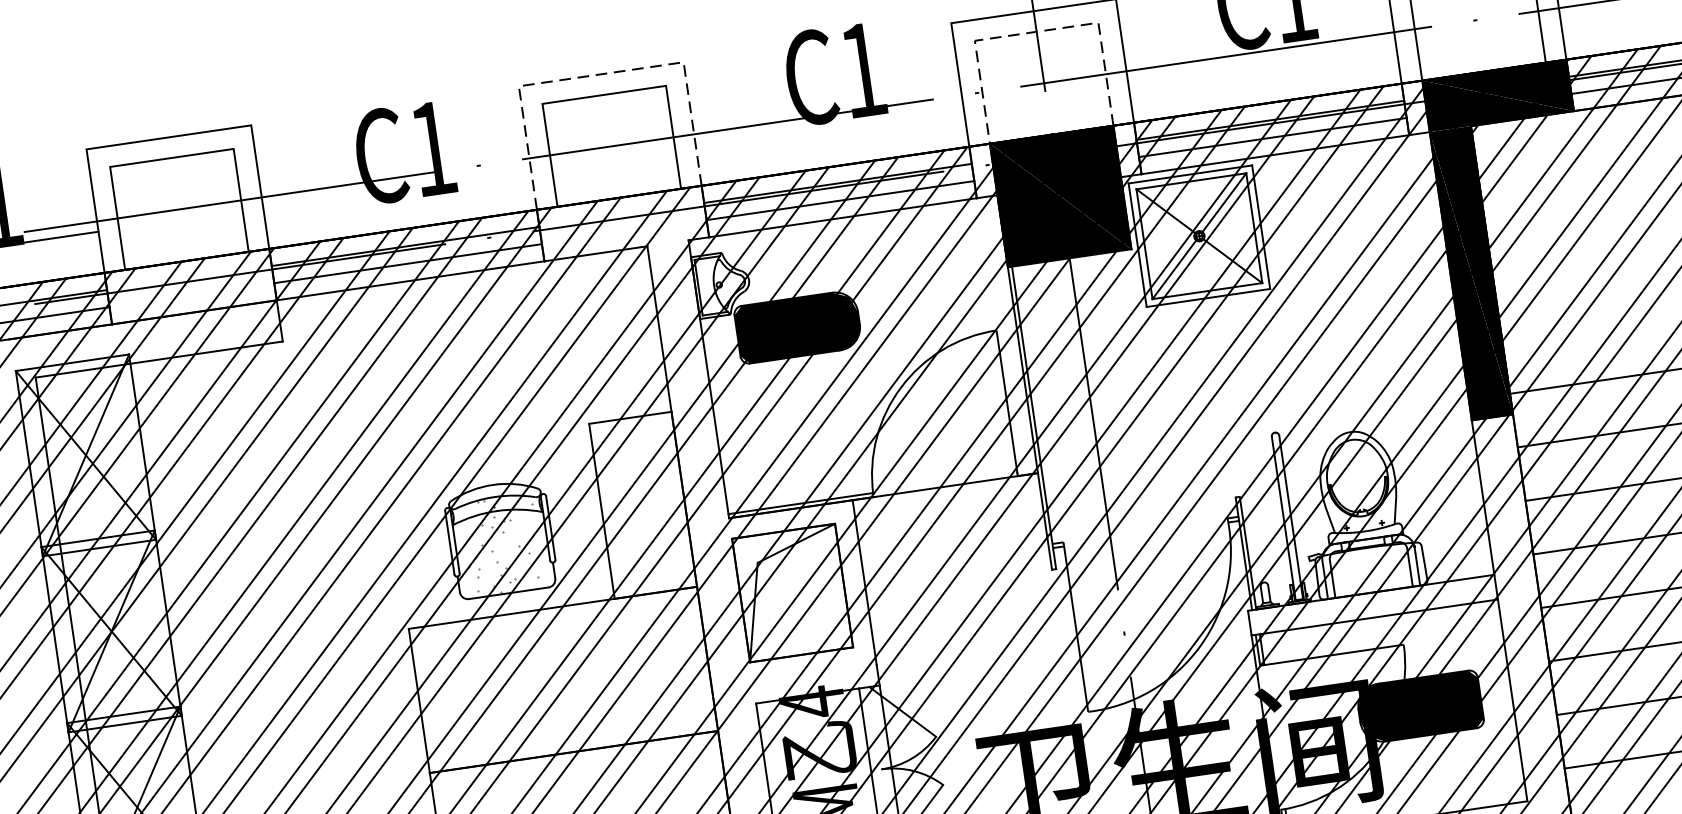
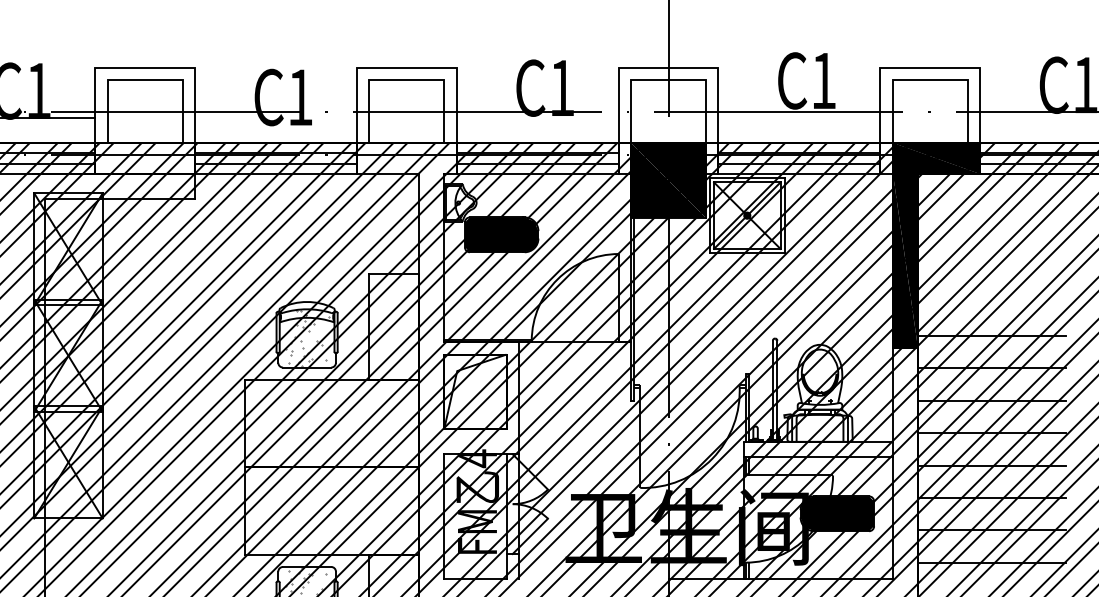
line: (1036, 31) -> (668, 80), dashed -> solid
line: (600, 75) -> (406, 68), dashed -> solid

